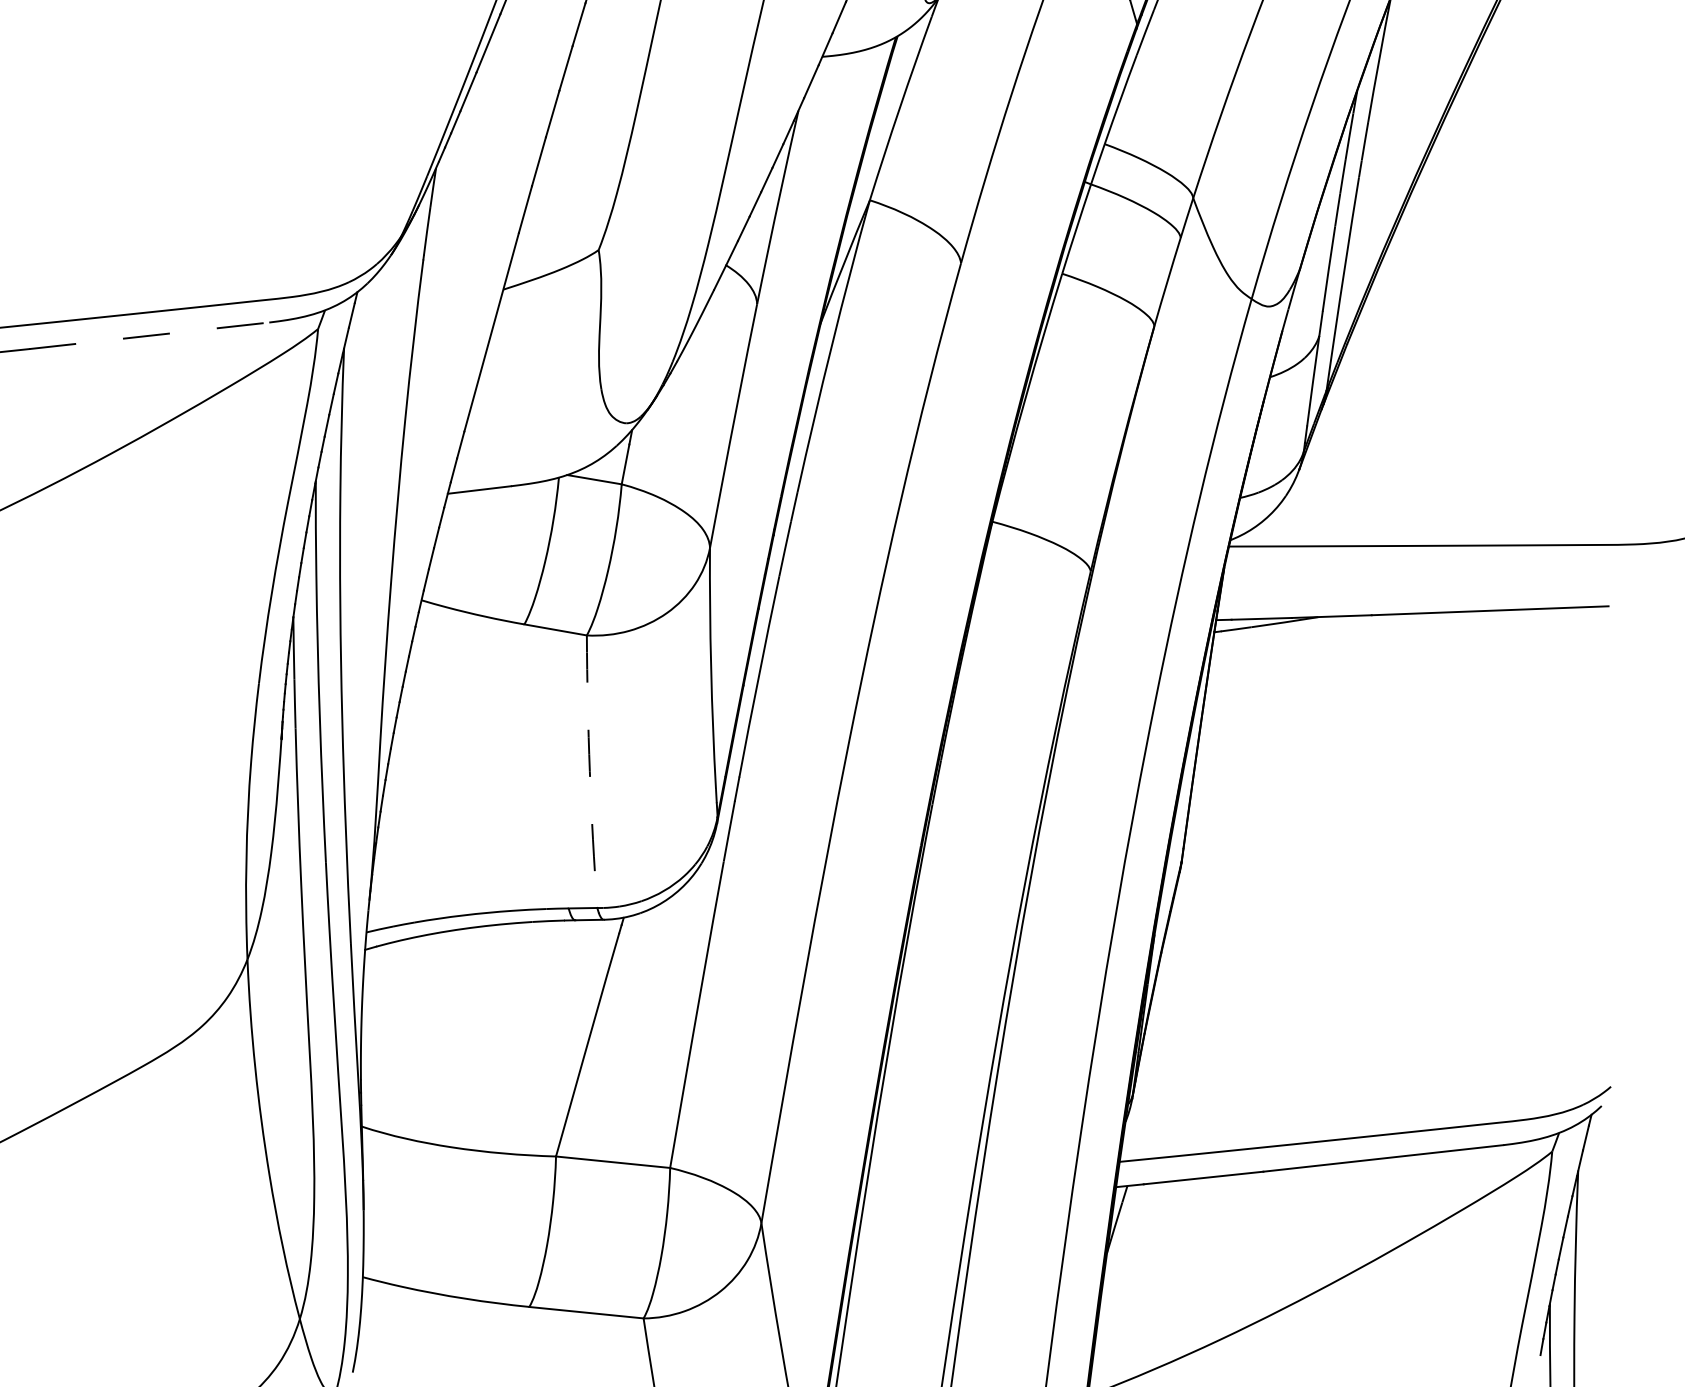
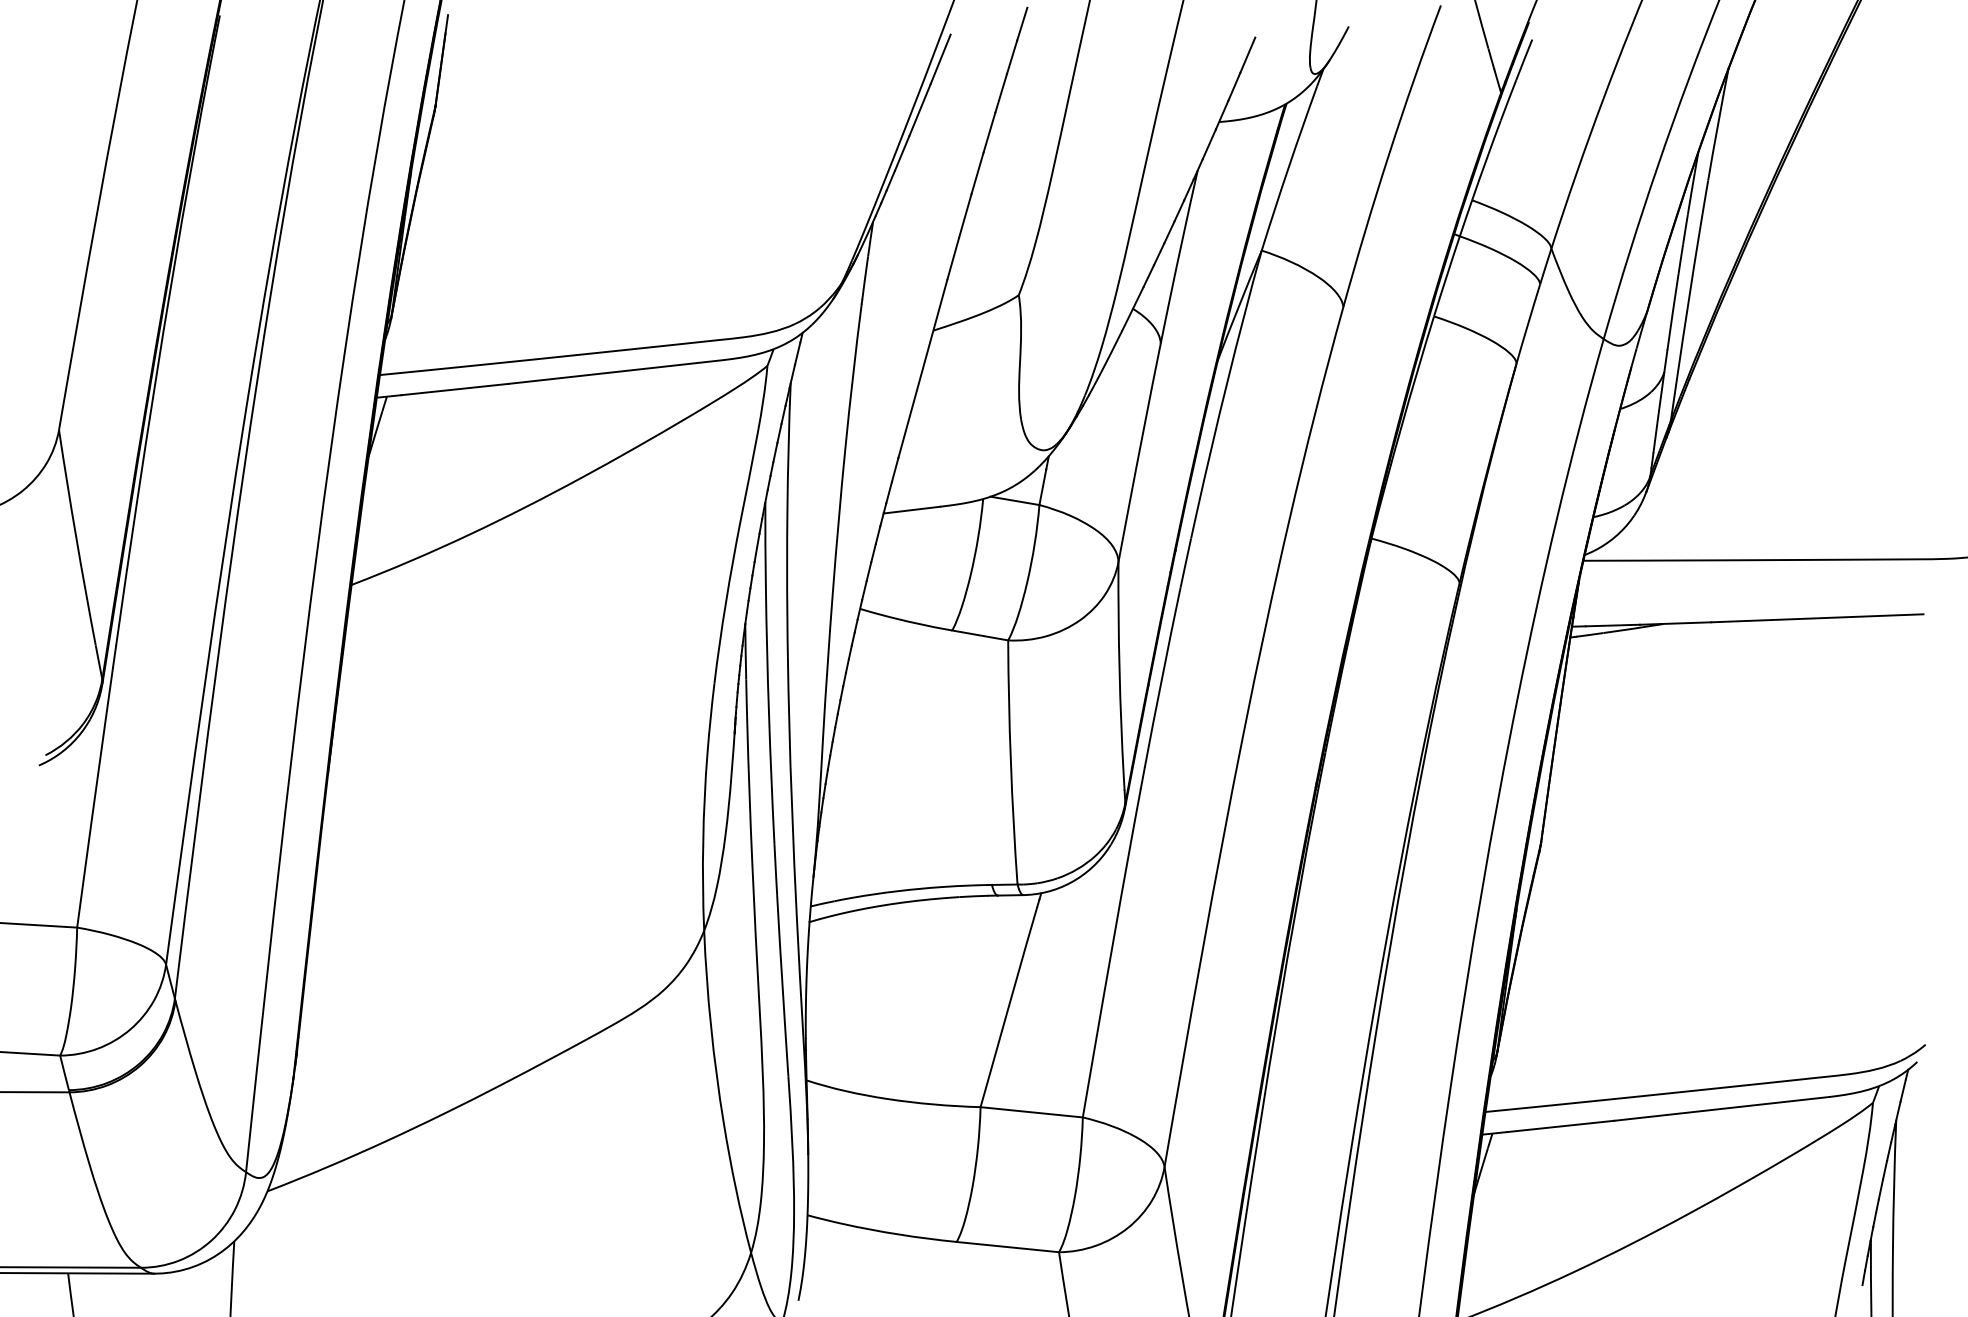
line: (149, 335) -> (616, 371), dashed -> solid
arc: (589, 771) -> (1010, 762), dashed -> solid

